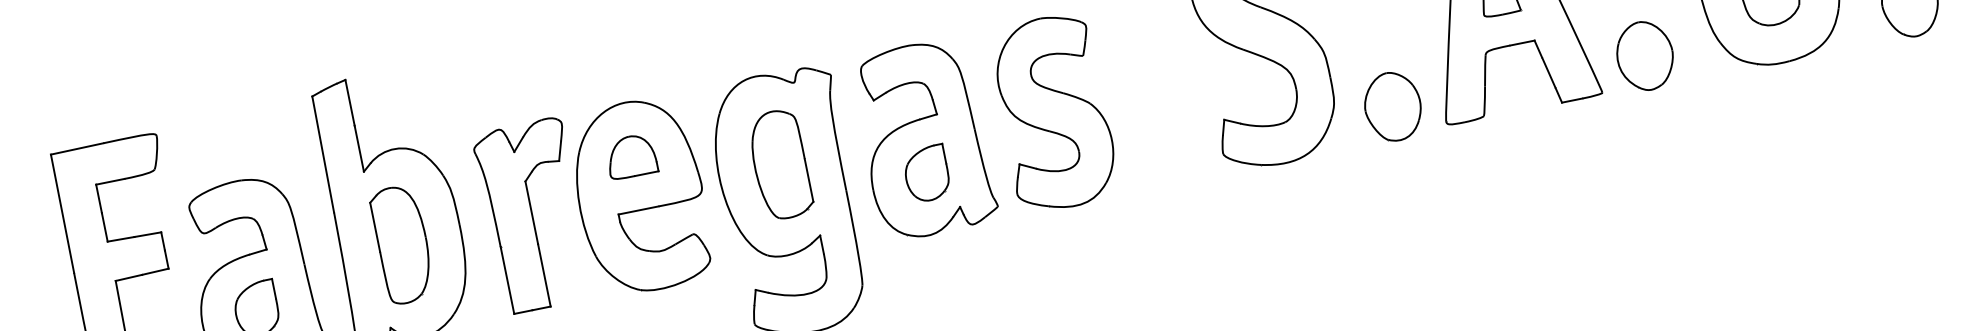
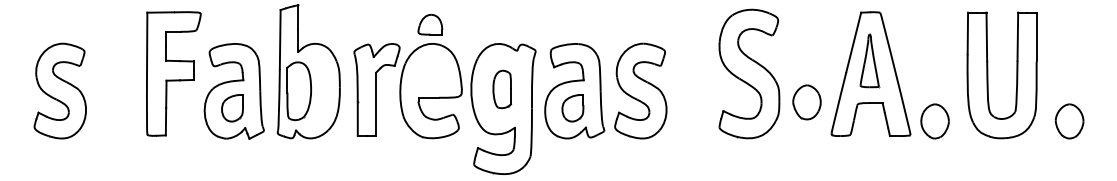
part: (1391, 107) -> (806, 102), moved
part: (631, 156) -> (430, 24), moved
part: (778, 165) -> (501, 89), size x0.7
part: (401, 245) -> (298, 91), moved

